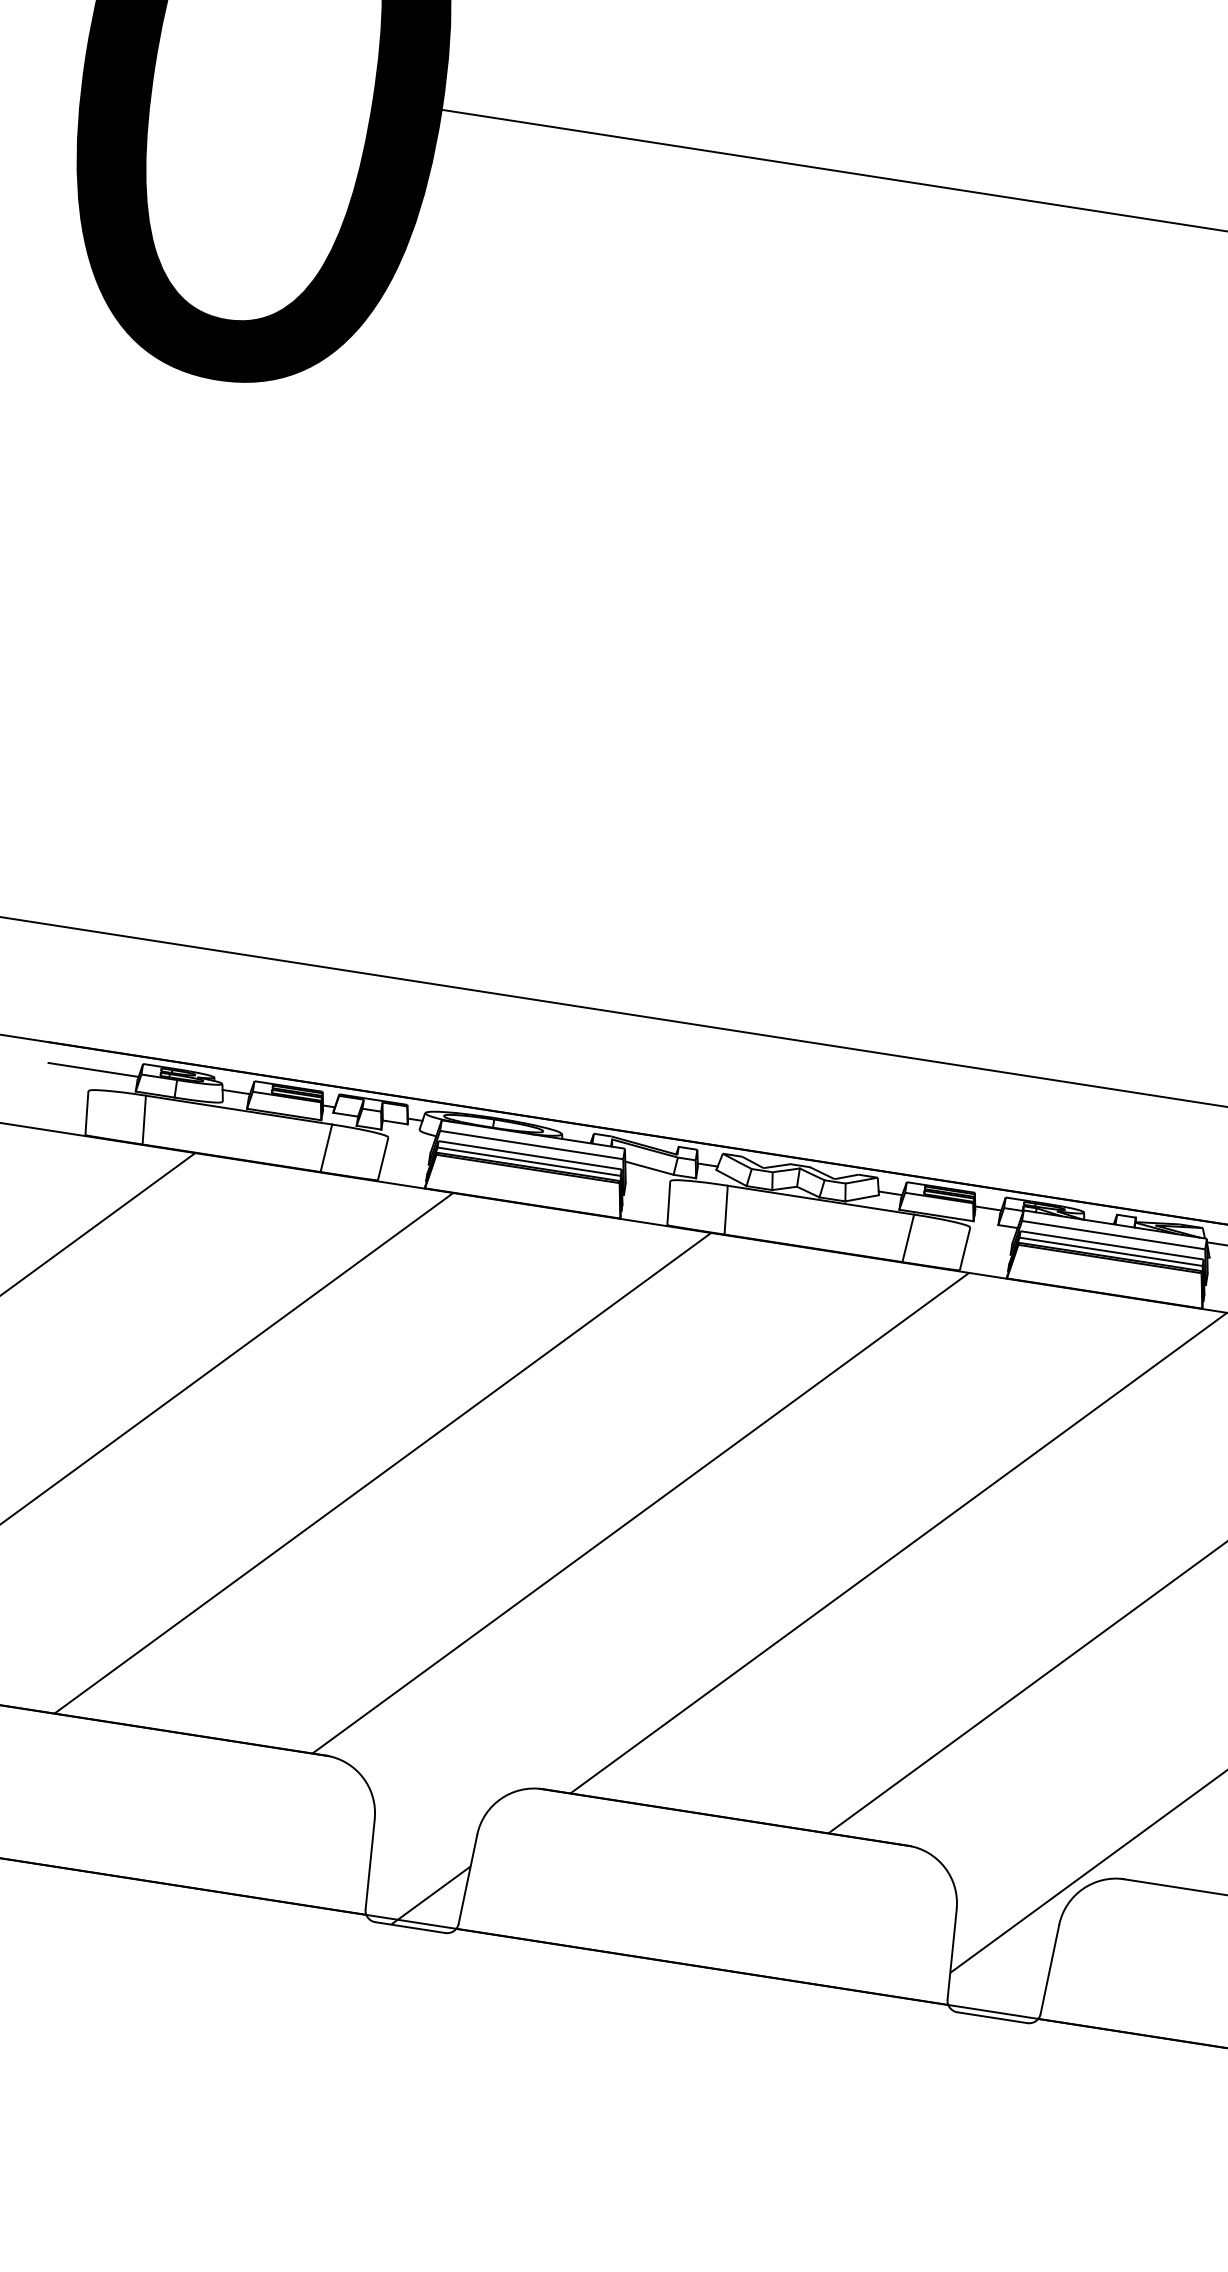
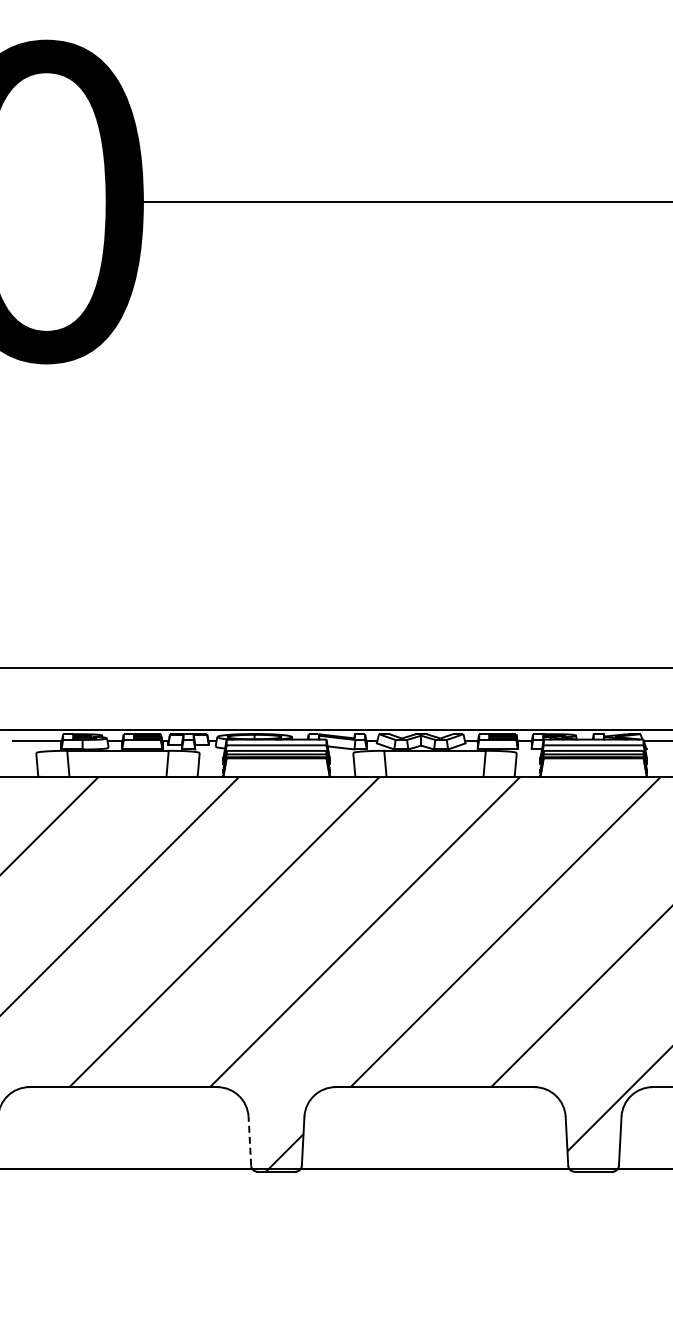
line: (369, 1864) -> (249, 1141), solid -> dashed

